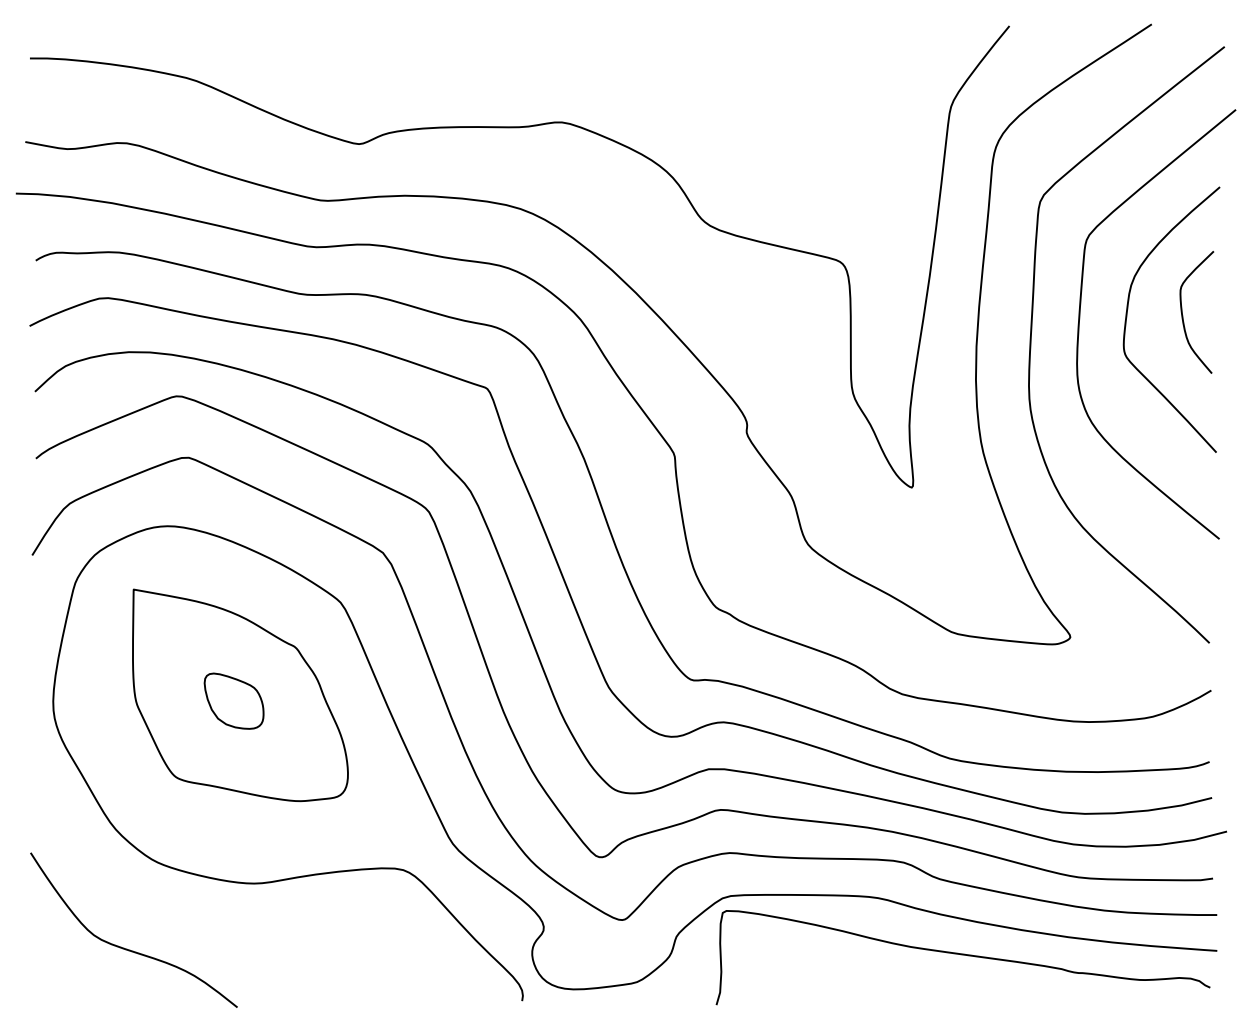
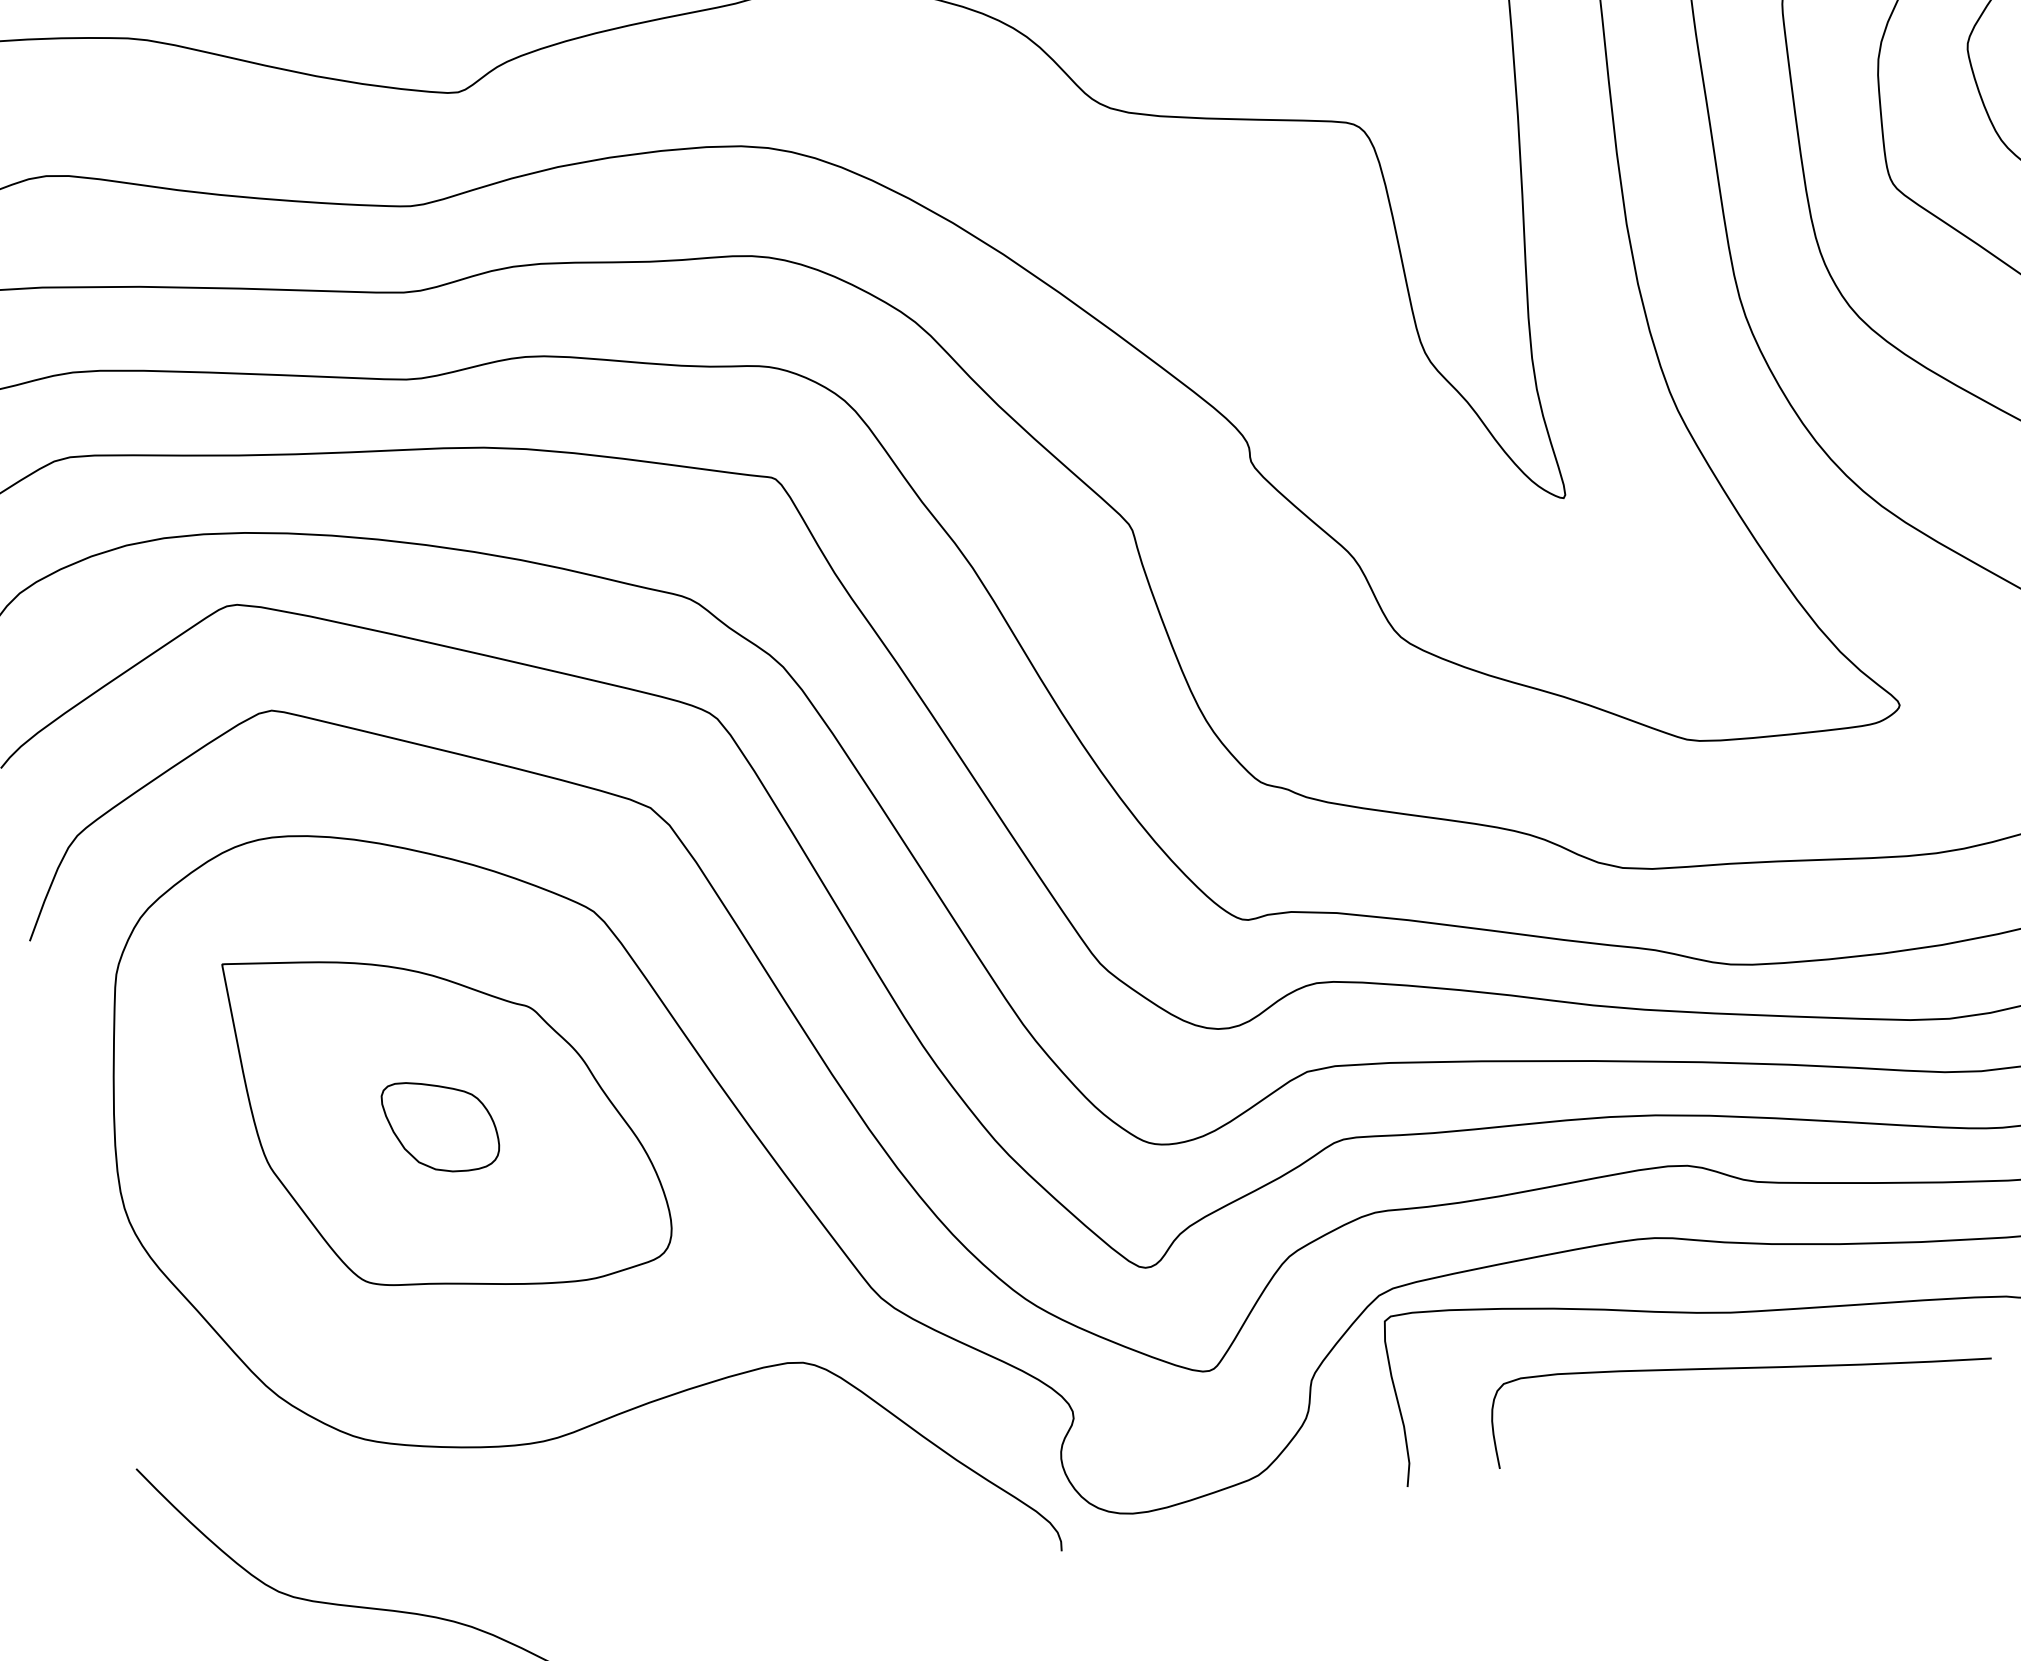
curve: (906, 978) -> (1734, 1370), added

